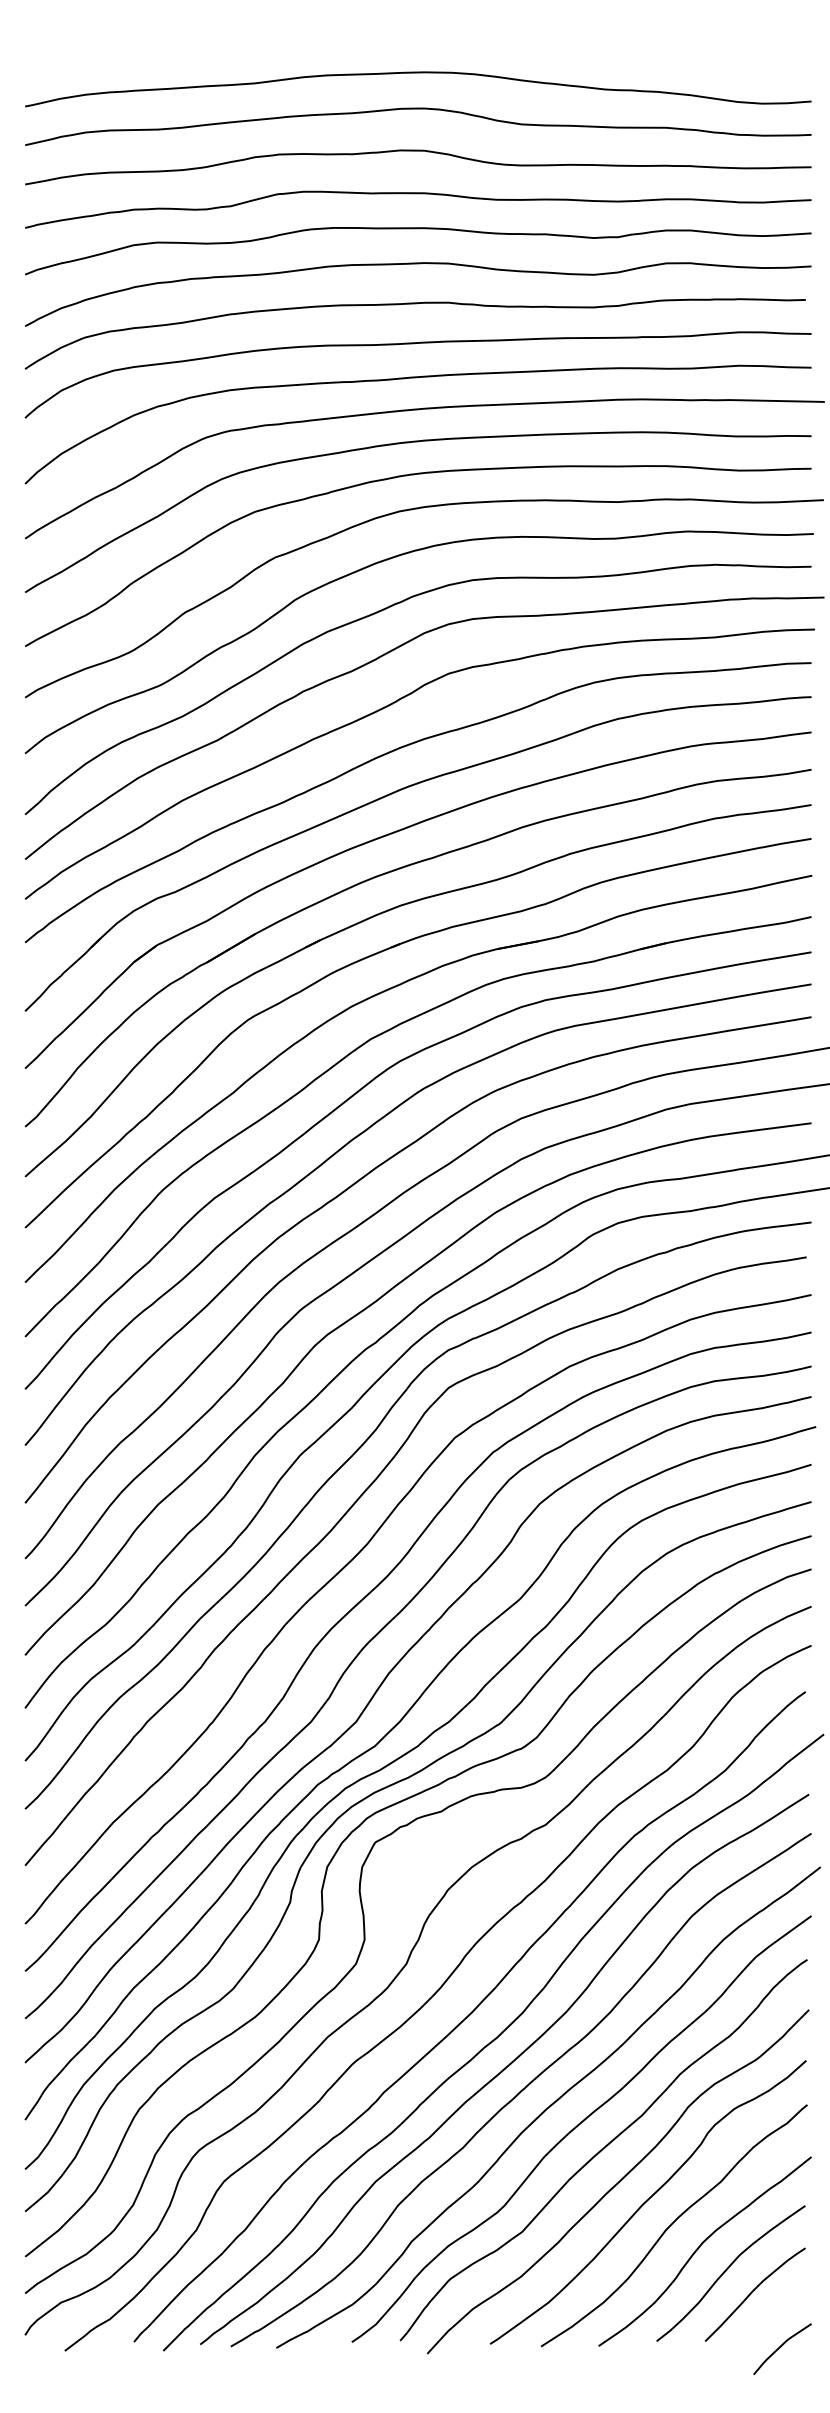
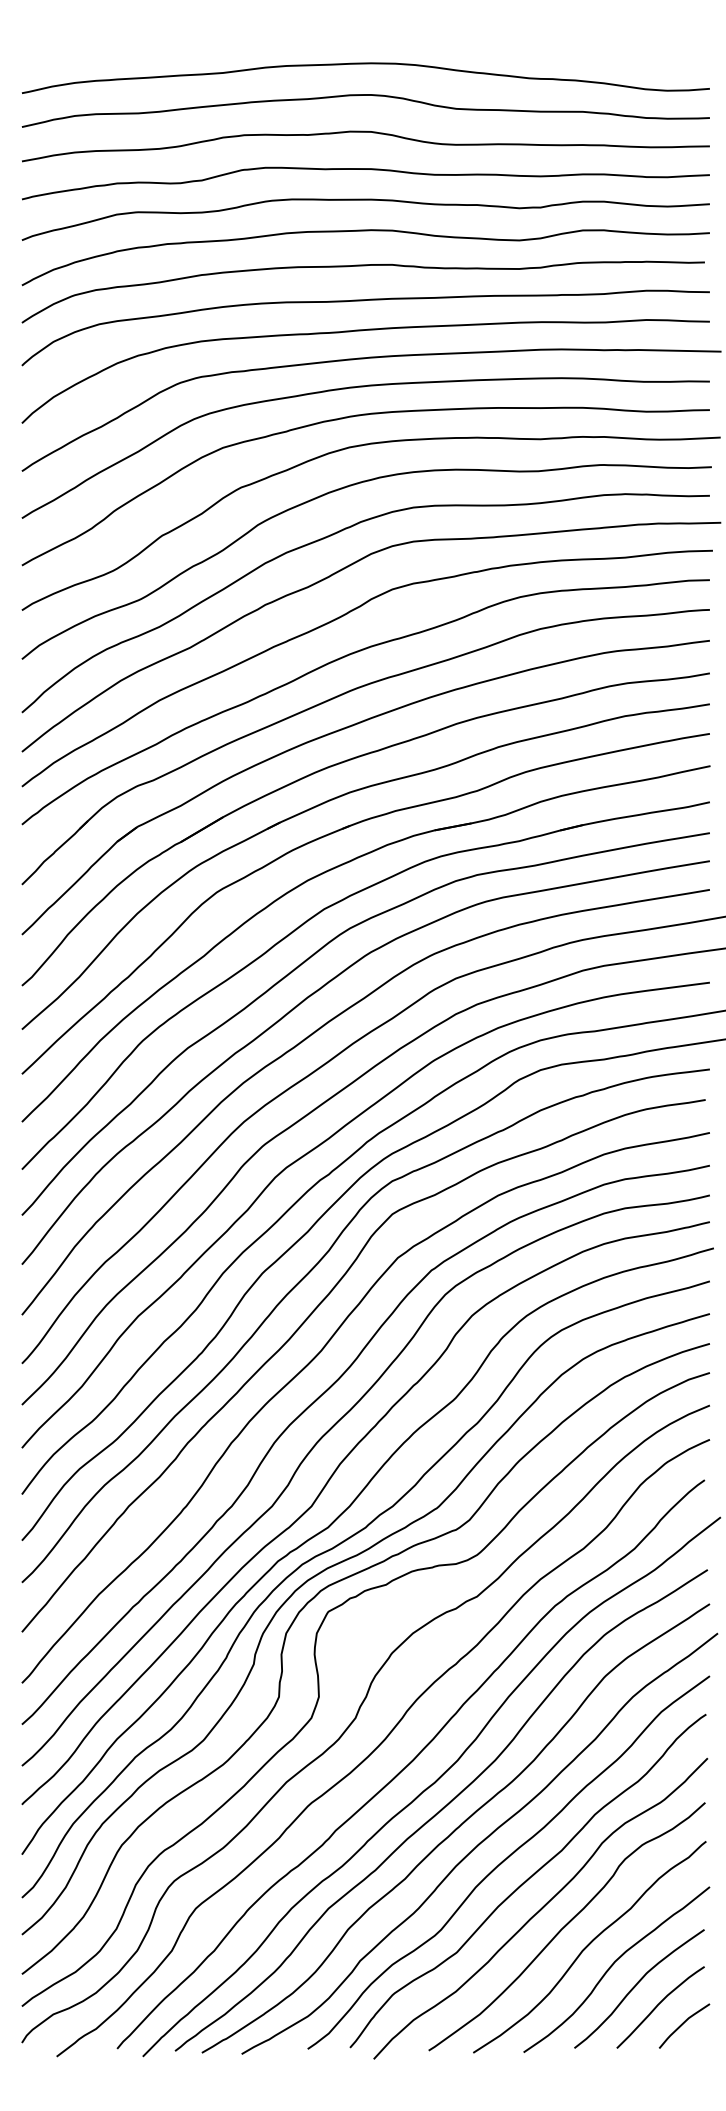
curve: (781, 2347) -> (683, 2024), moved

